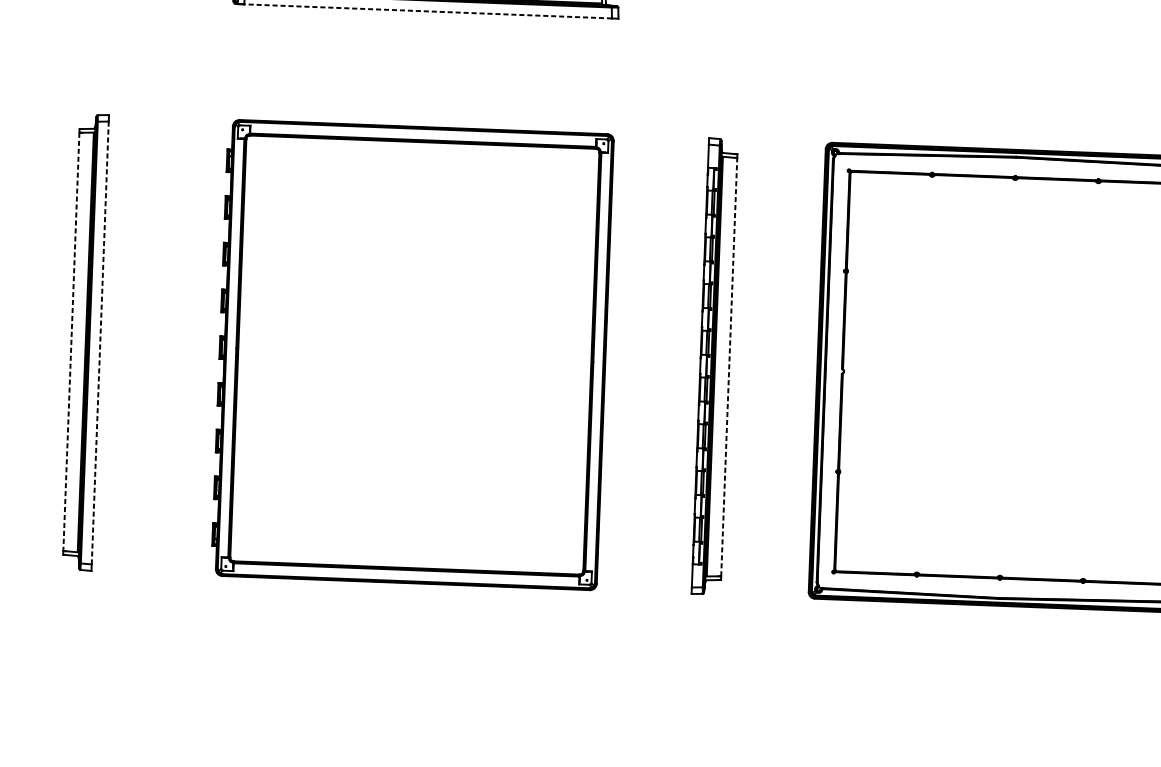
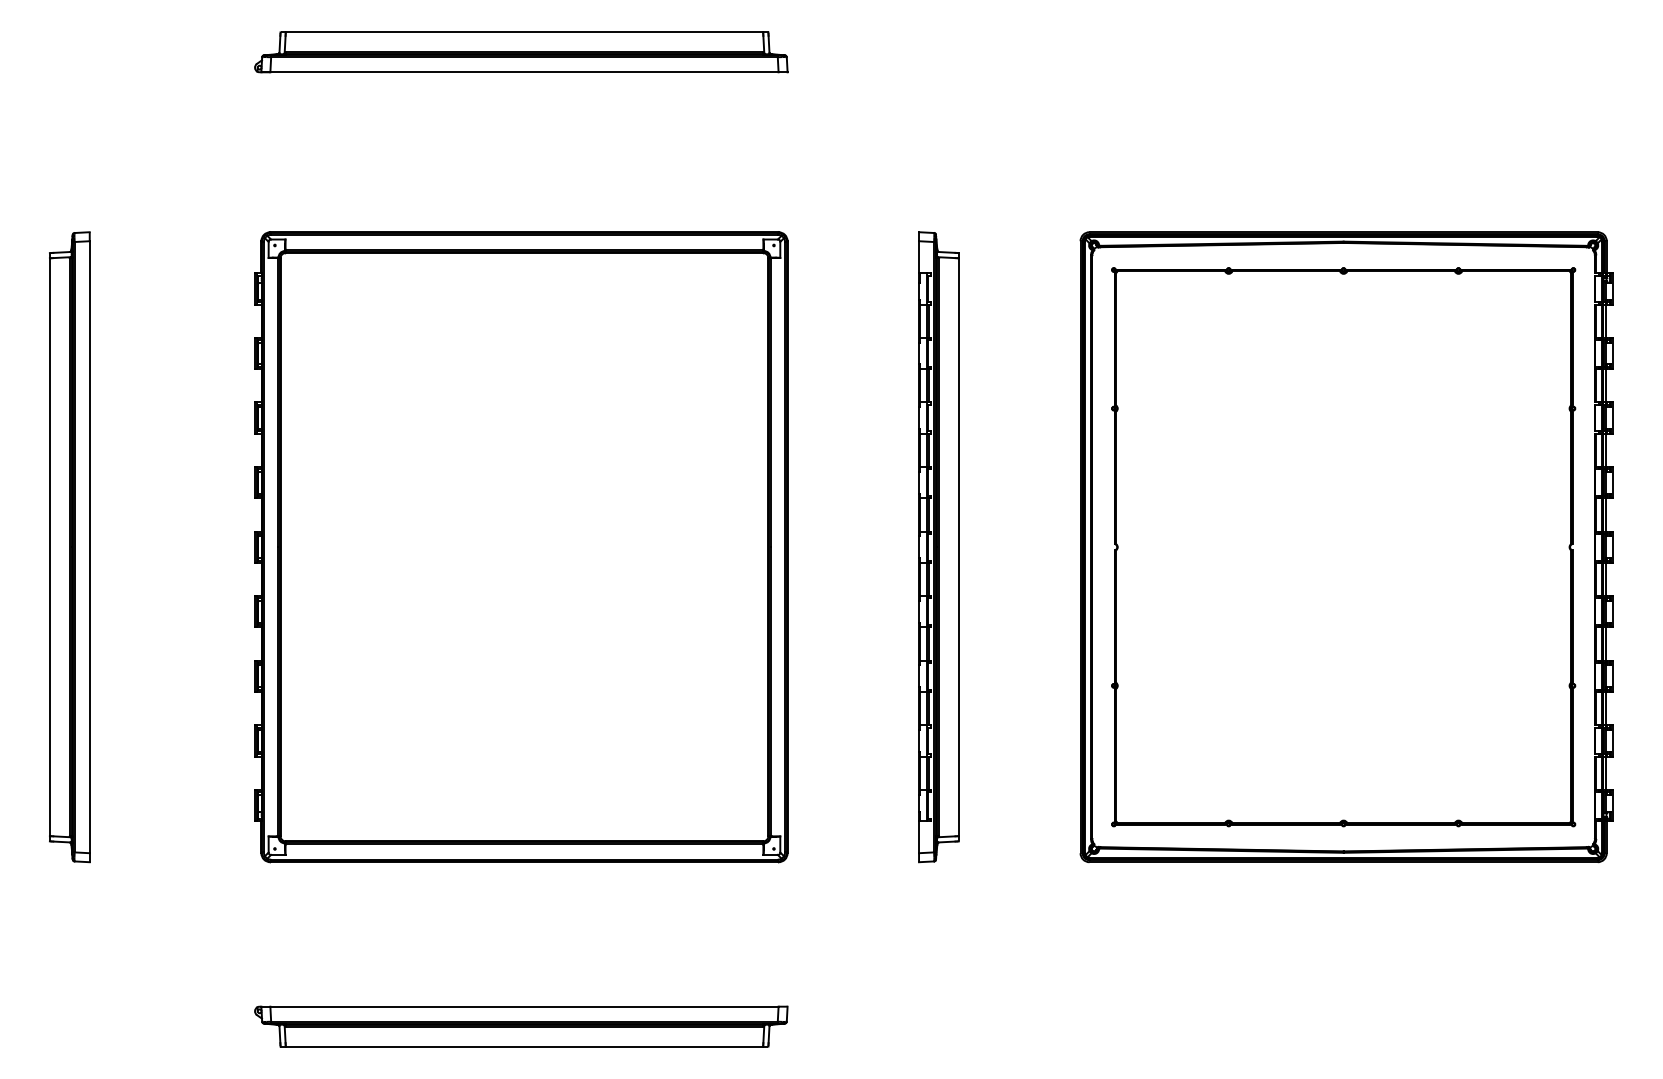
line: (427, 11) -> (523, 72), dashed -> solid
line: (71, 342) -> (49, 547), dashed -> solid
line: (100, 343) -> (89, 547), dashed -> solid
line: (728, 367) -> (958, 547), dashed -> solid
part: (399, 701) -> (521, 1026), added

